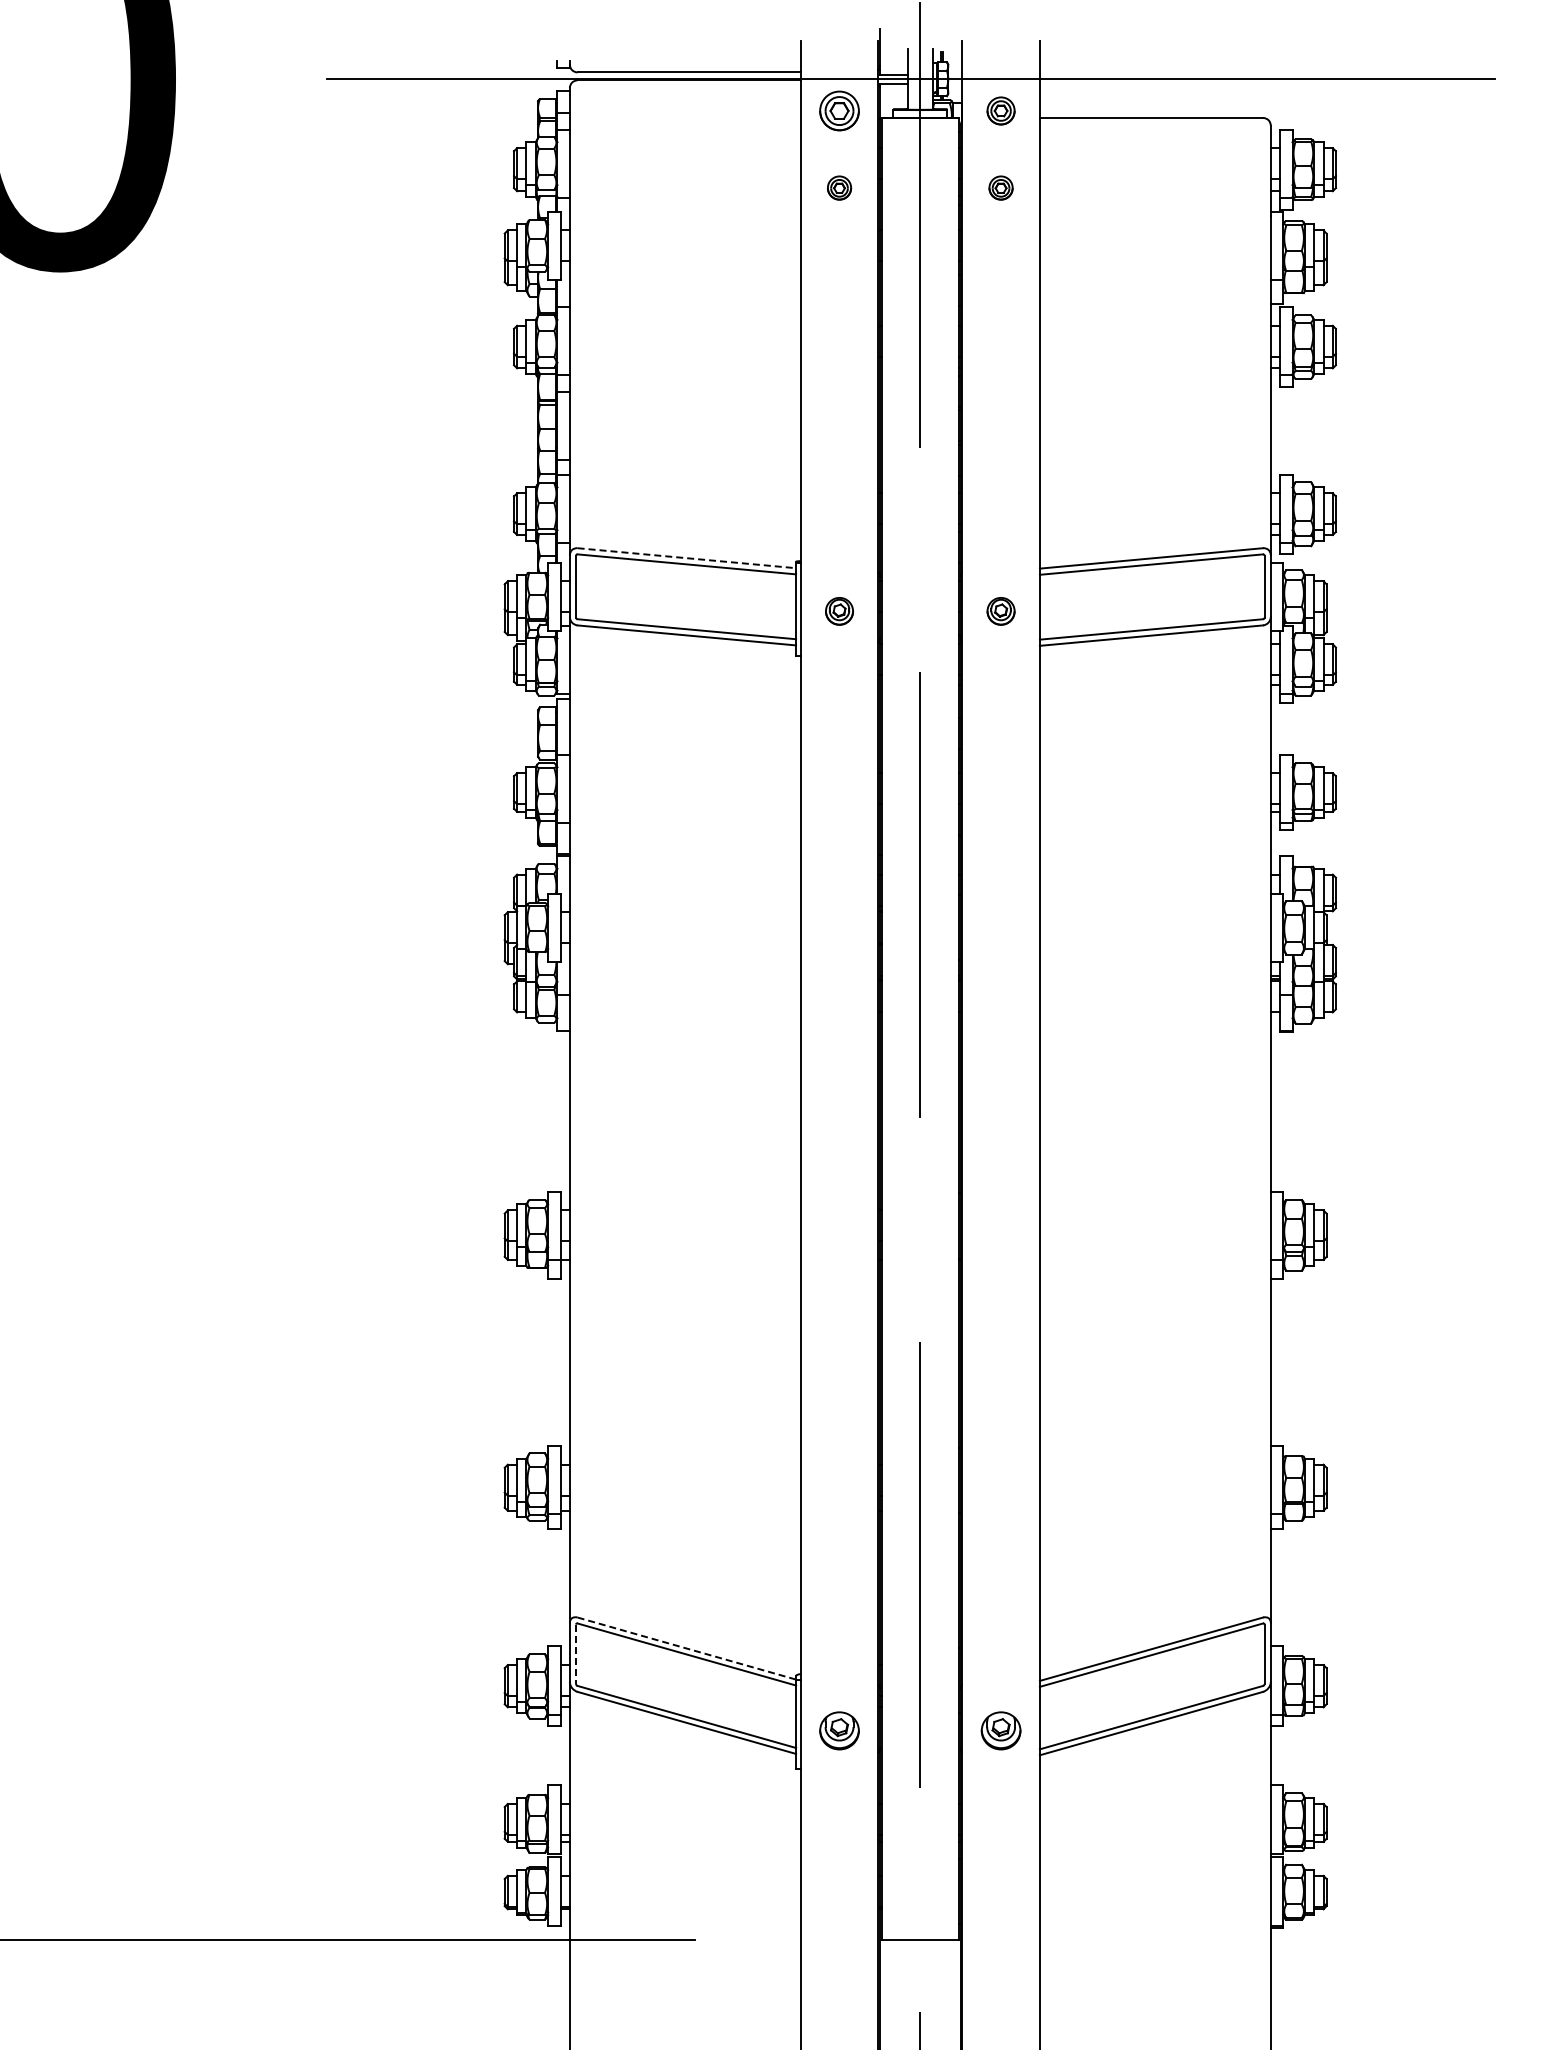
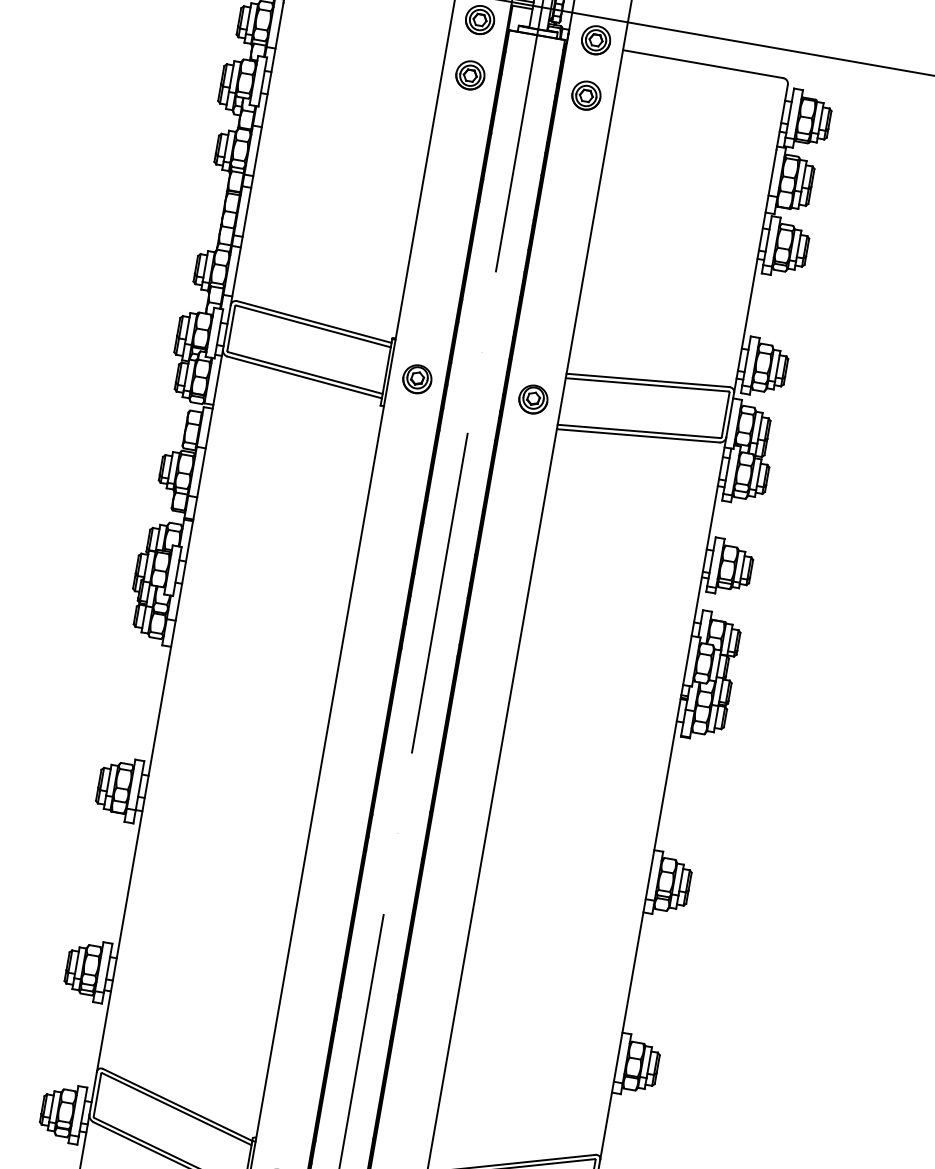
part: (1000, 110) -> (595, 39), size x1.43
part: (839, 187) -> (470, 74), size x1.67
part: (1000, 187) -> (586, 95), size x1.67
line: (686, 558) -> (314, 322), dashed -> solid
part: (839, 611) -> (417, 379), size x1.43
part: (1000, 611) -> (532, 399), size x1.43
line: (686, 1648) -> (177, 1104), dashed -> solid
line: (576, 1654) -> (97, 1095), dashed -> solid

